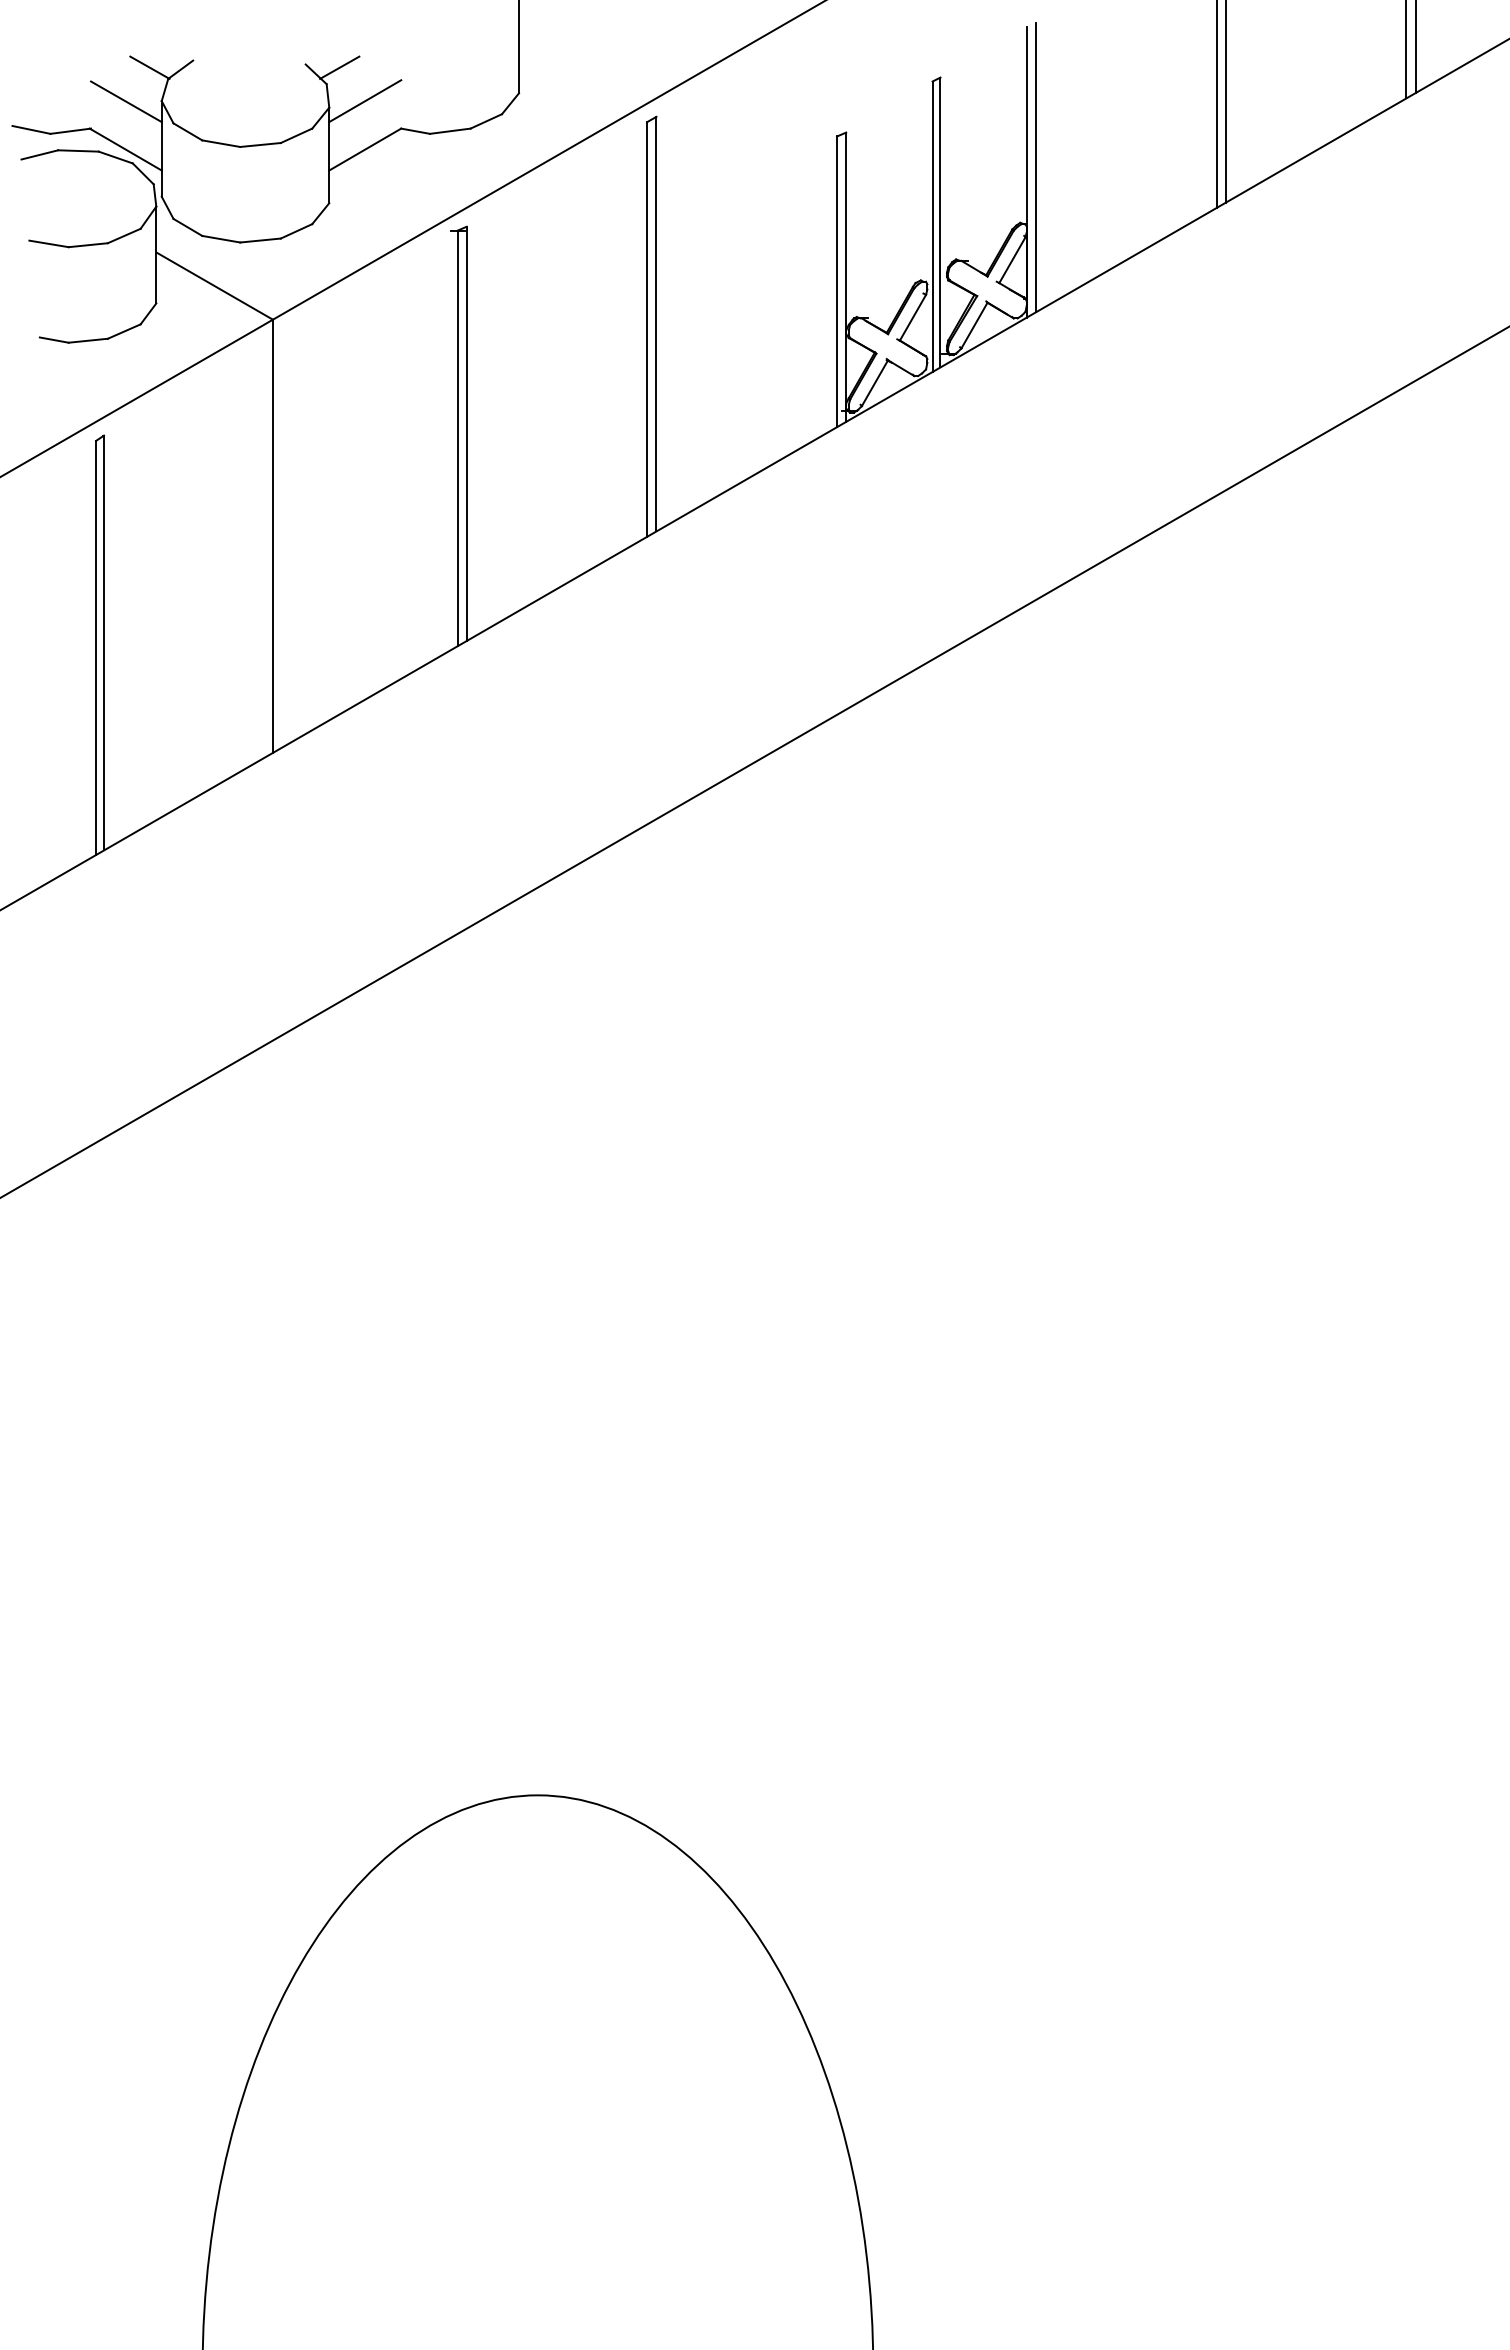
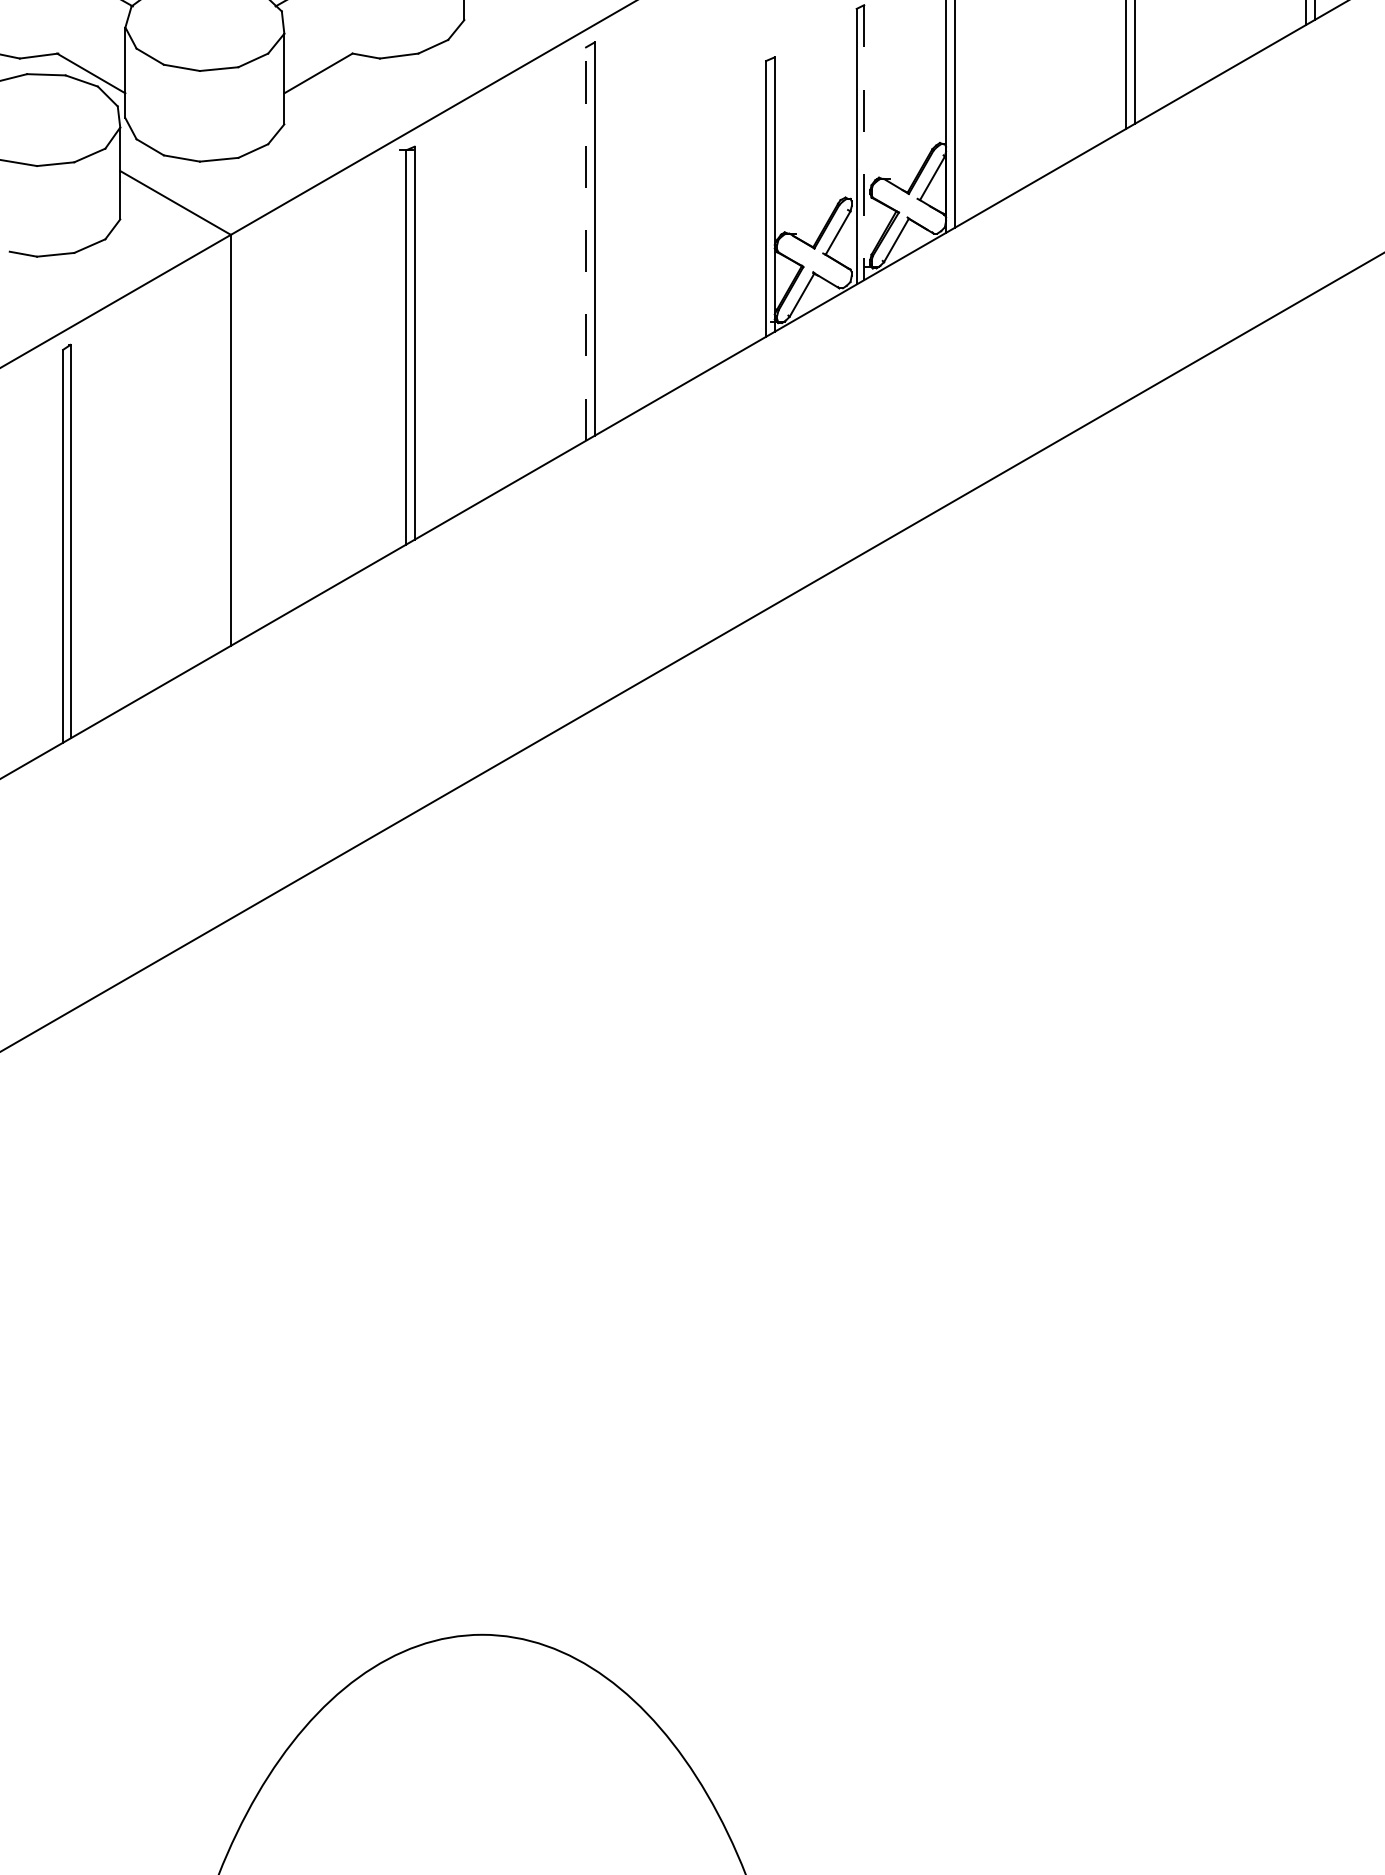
line: (126, 101) -> (91, 27), removed
line: (365, 101) -> (318, 27), removed
line: (940, 222) -> (864, 142), solid -> dashed
line: (647, 328) -> (586, 243), solid -> dashed

